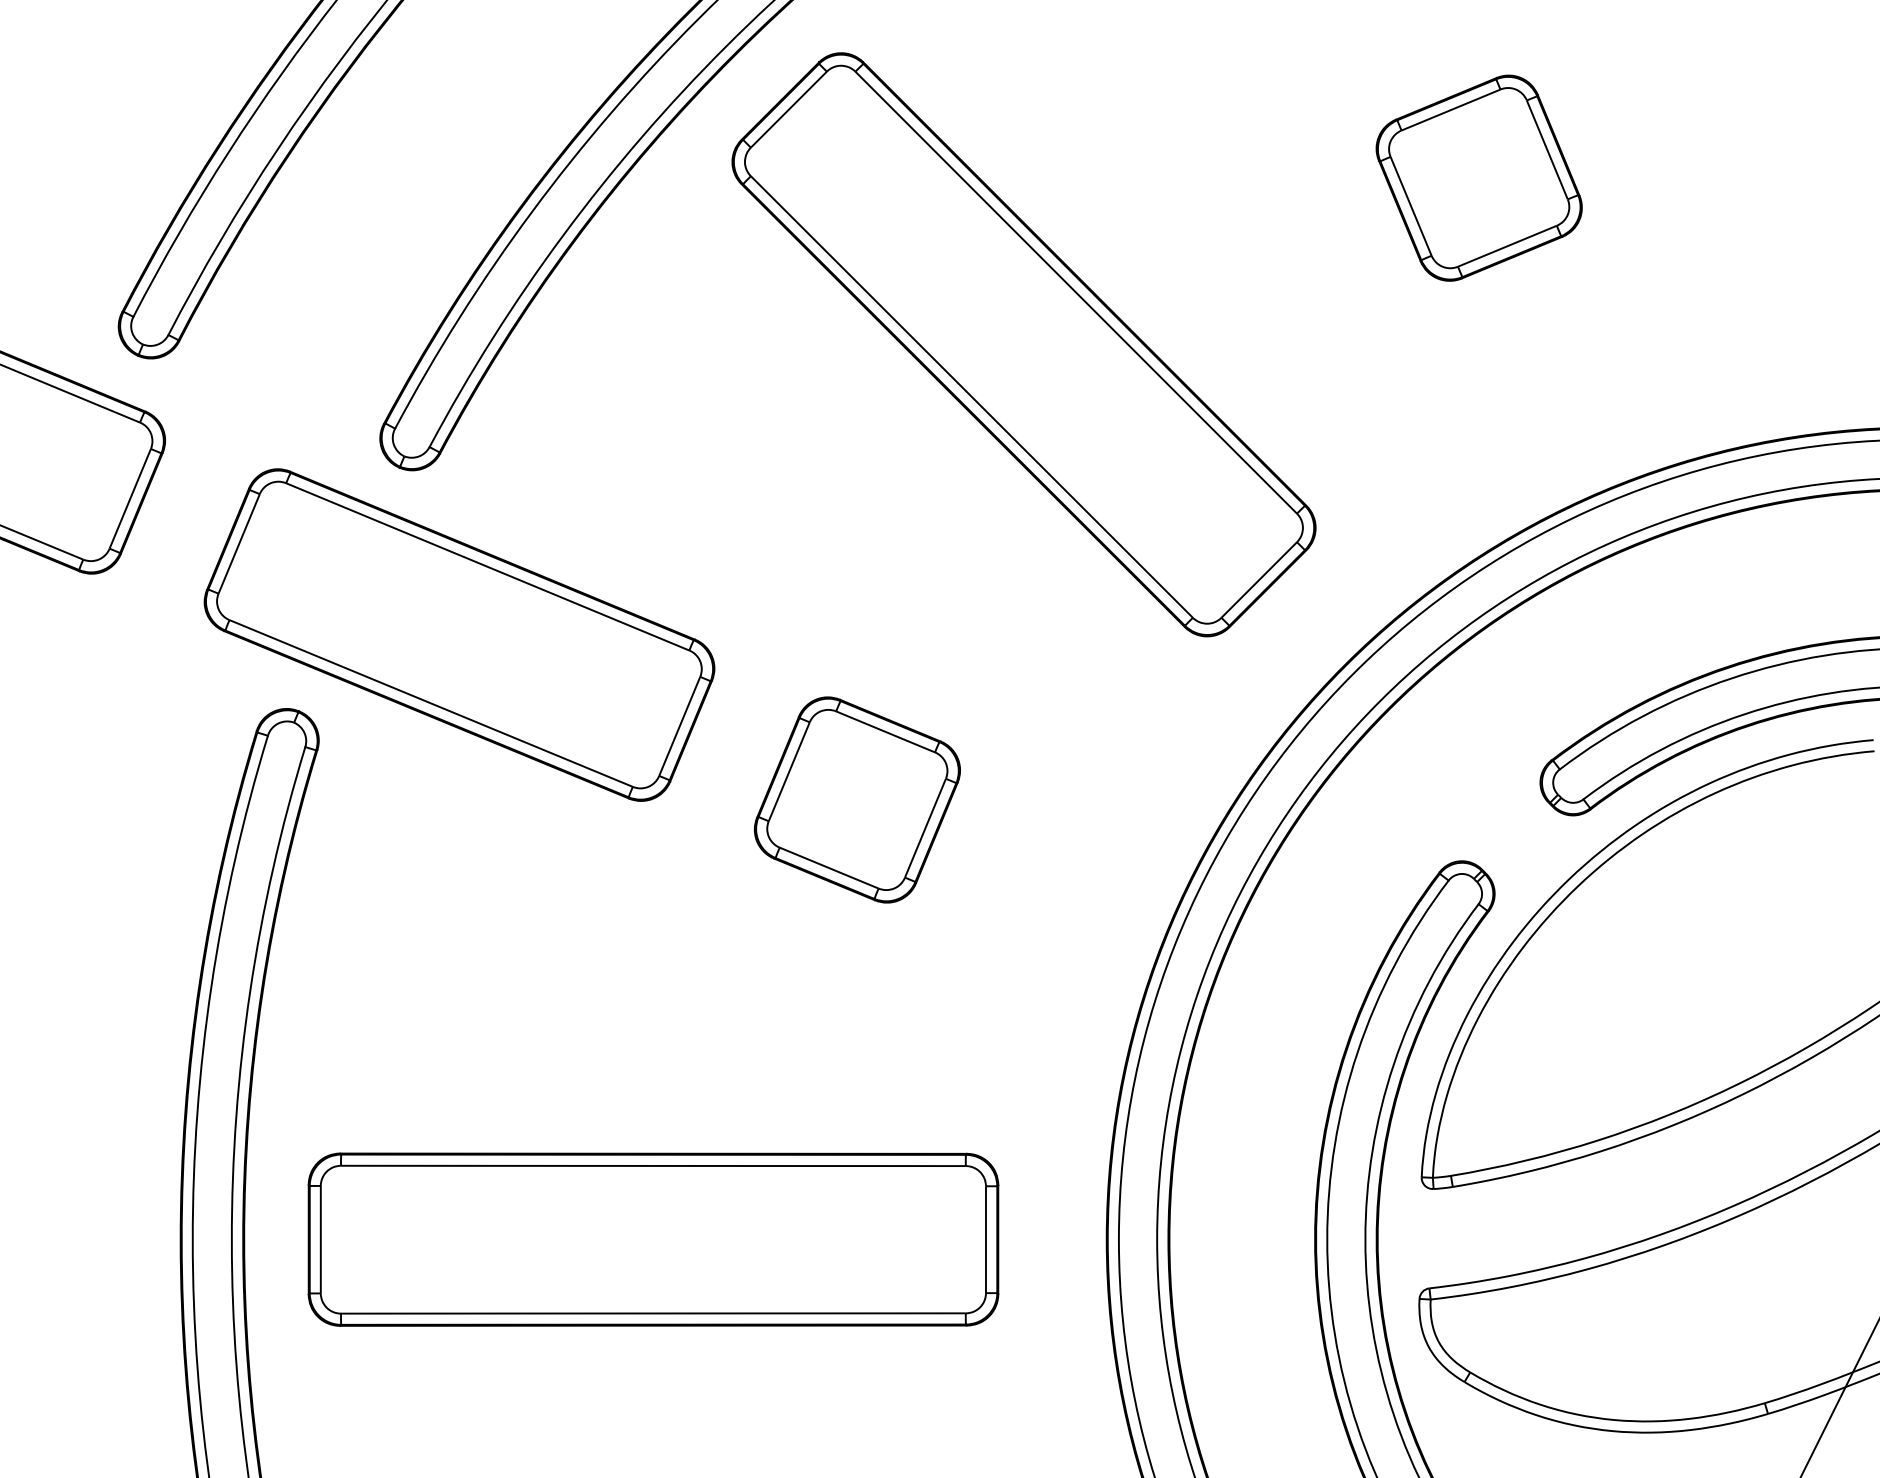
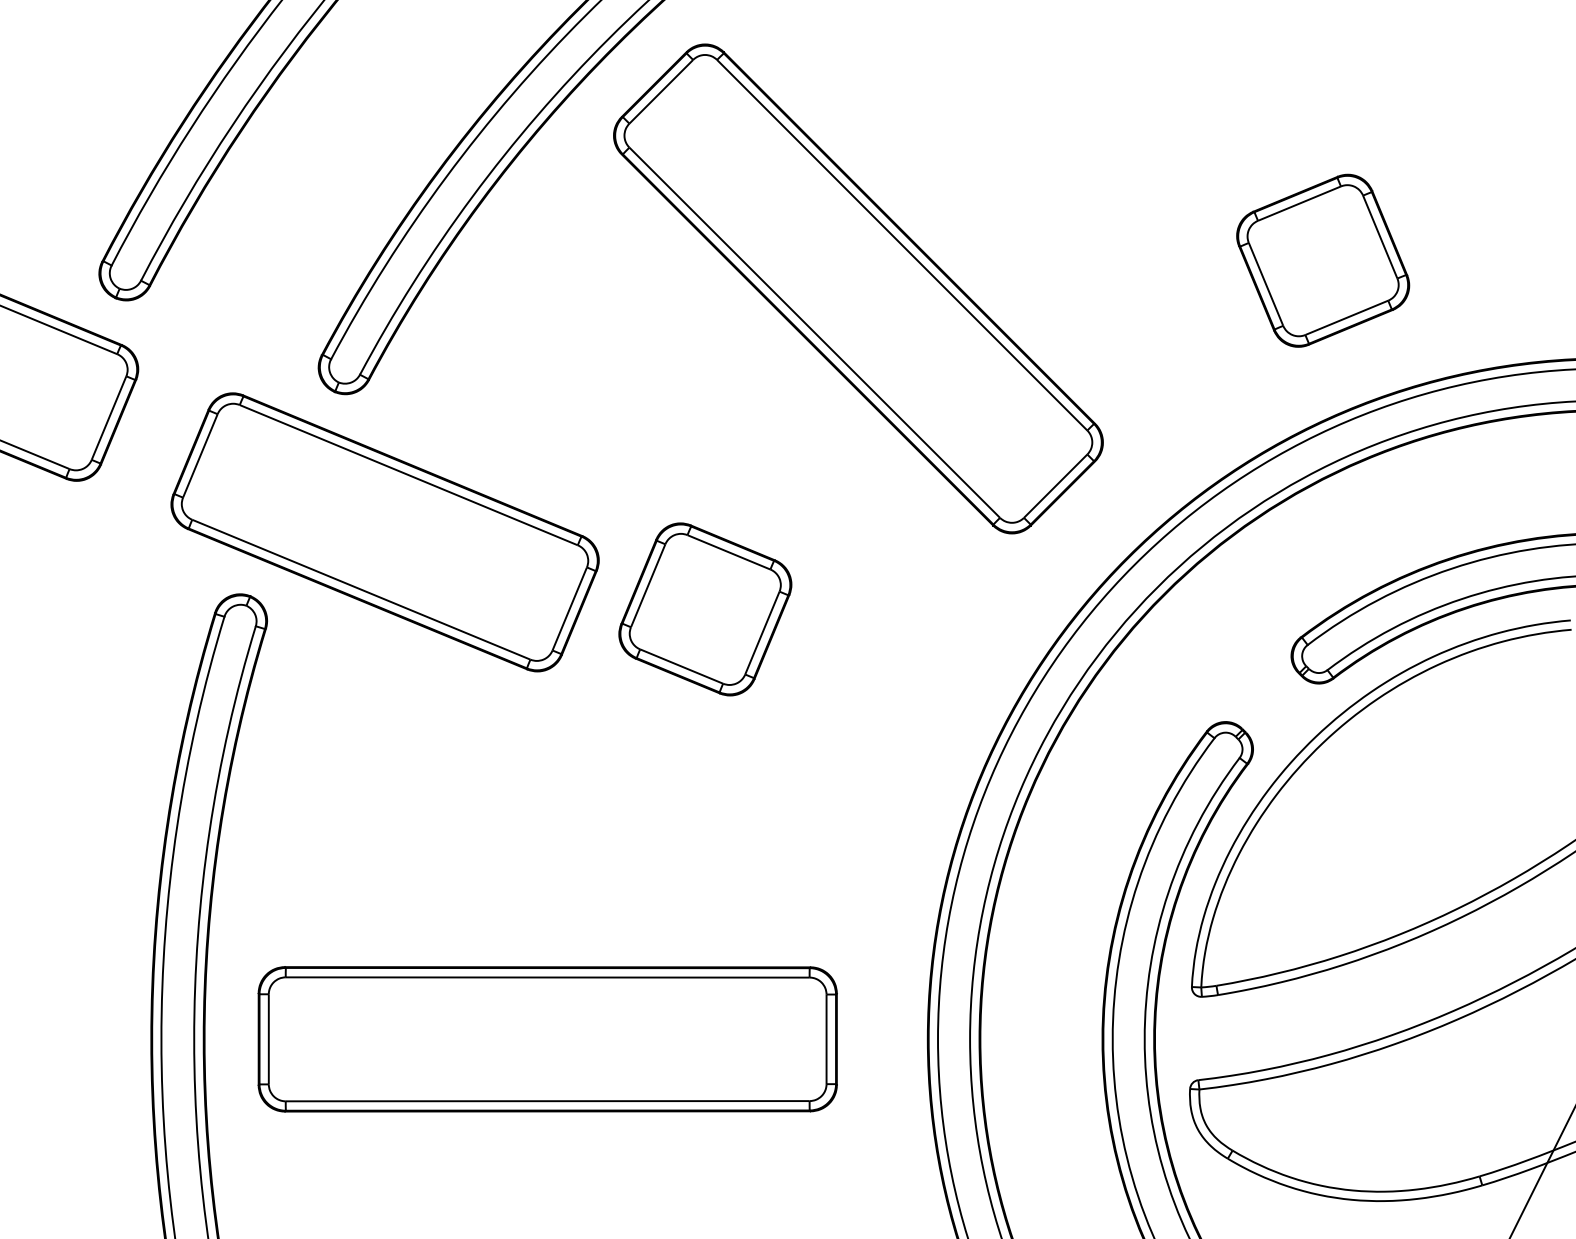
part: (1478, 177) -> (1322, 260), moved
part: (856, 799) -> (704, 609), moved

